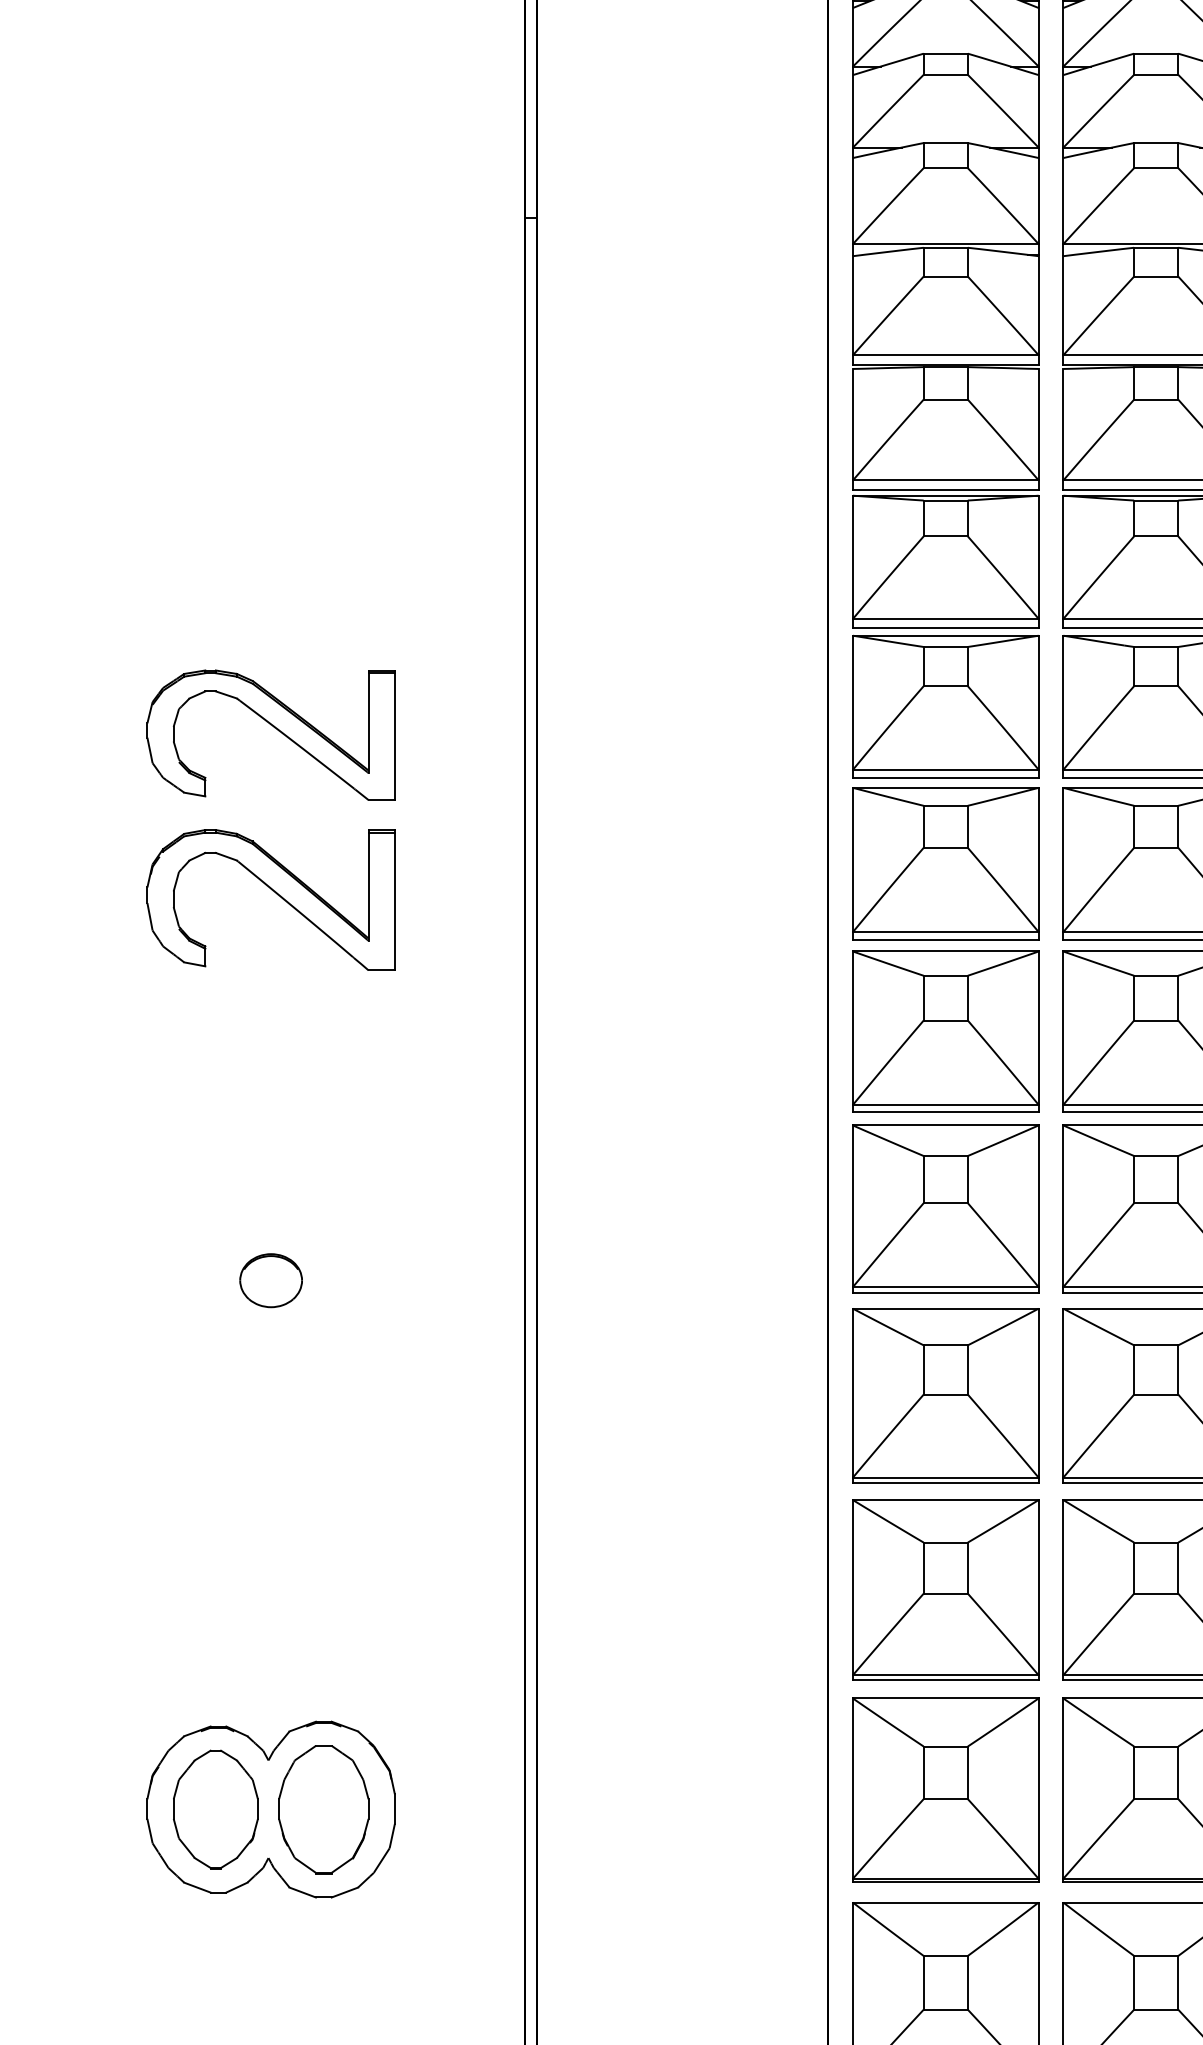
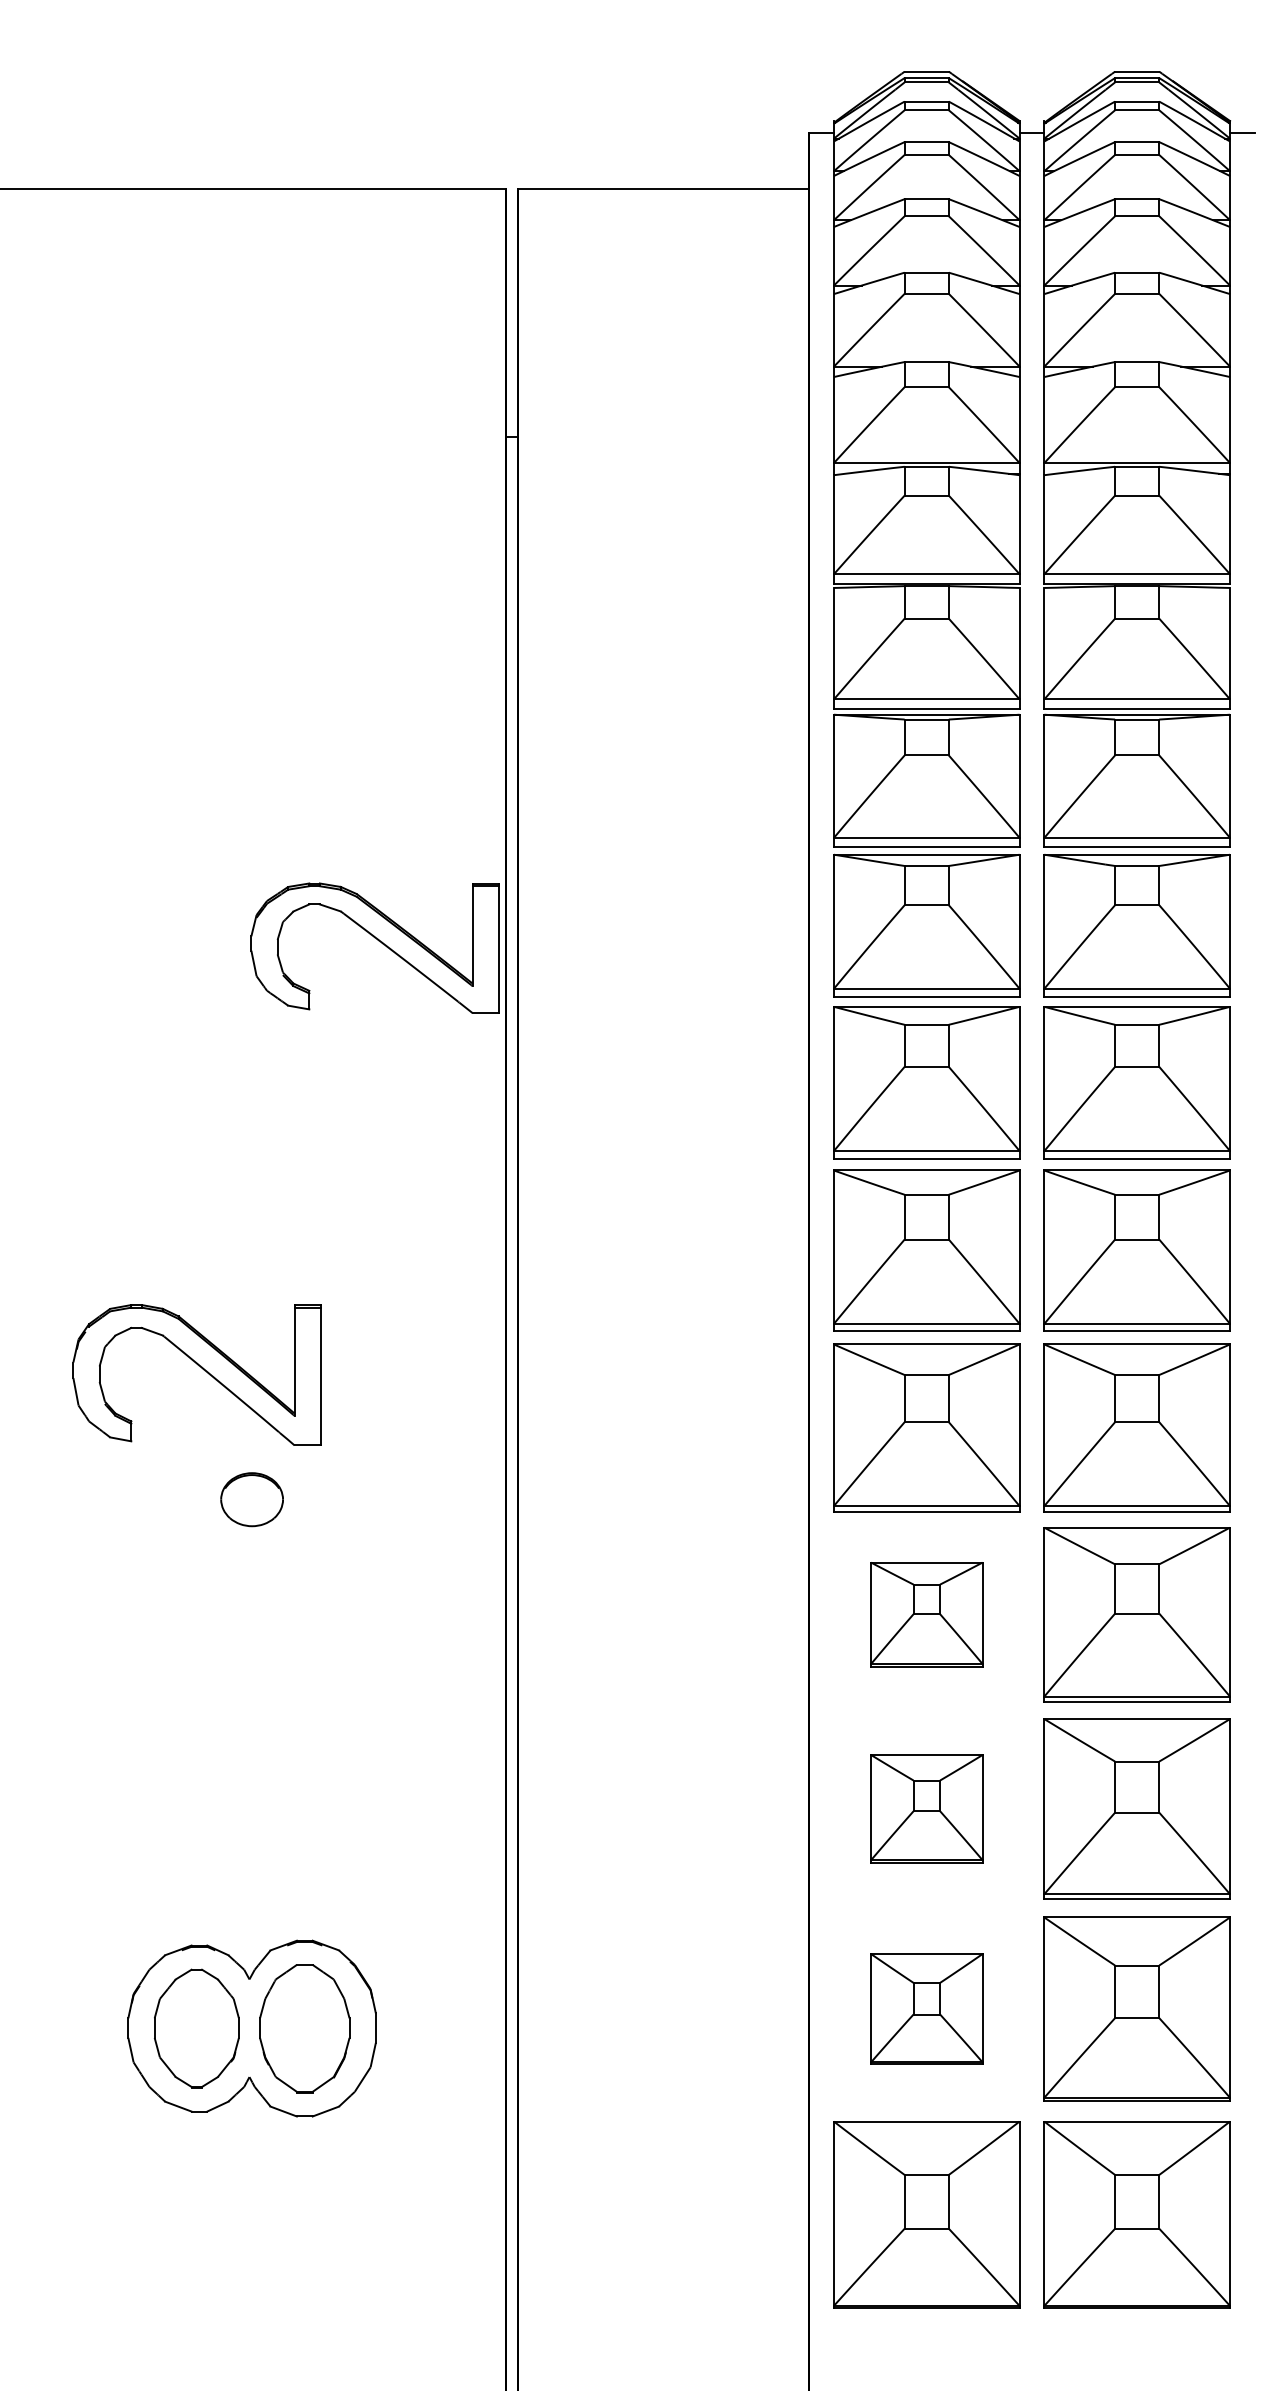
part: (274, 728) -> (378, 941), moved
part: (275, 893) -> (201, 1368), moved
part: (945, 1395) -> (926, 1614), size x0.6
part: (945, 1589) -> (926, 1808), size x0.6
part: (945, 1789) -> (926, 2008), size x0.6

